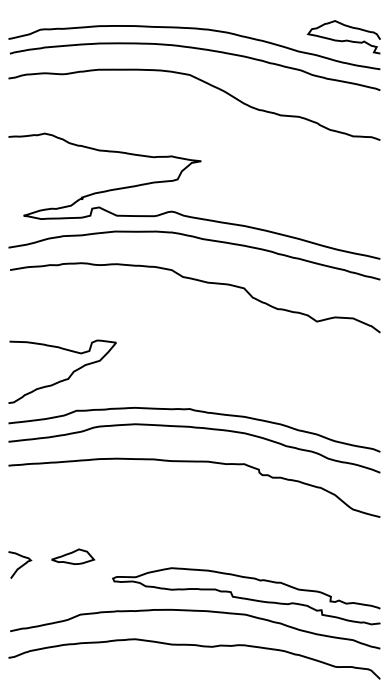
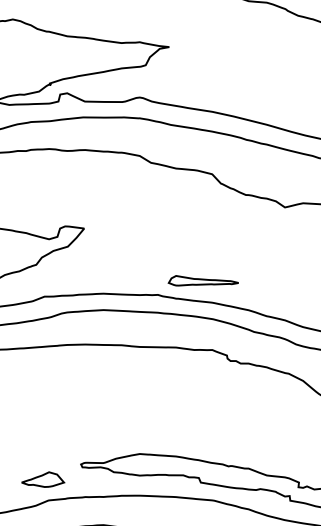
part: (234, 394) -> (202, 280), added
part: (73, 556) -> (43, 479), moved

